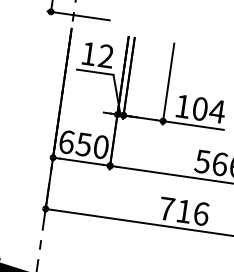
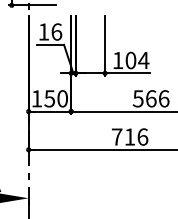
text: (105, 55) -> (56, 31), 12 -> 16
text: (66, 141) -> (36, 98), 650 -> 150

